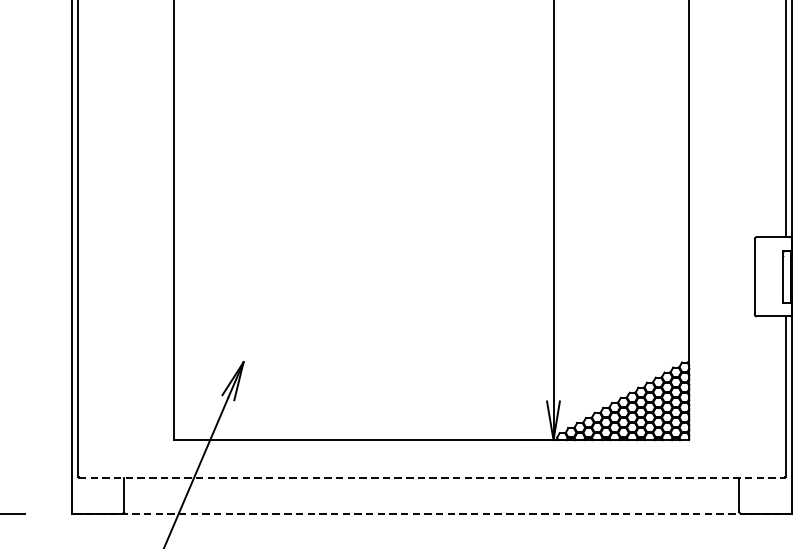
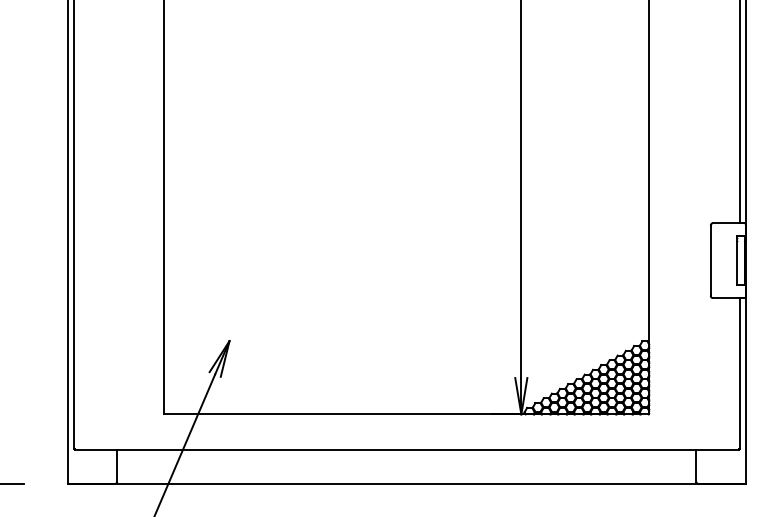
line: (432, 477) -> (407, 449), dashed -> solid
line: (432, 513) -> (407, 483), dashed -> solid

